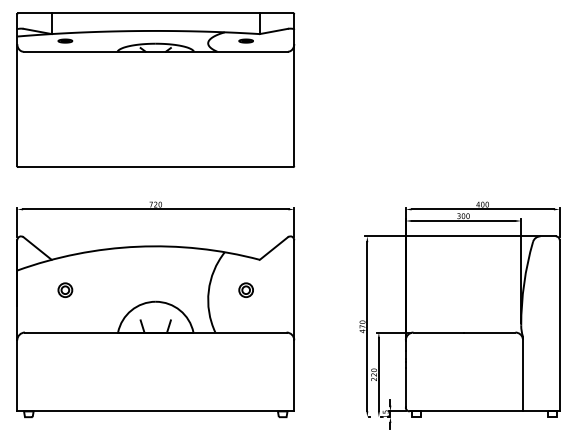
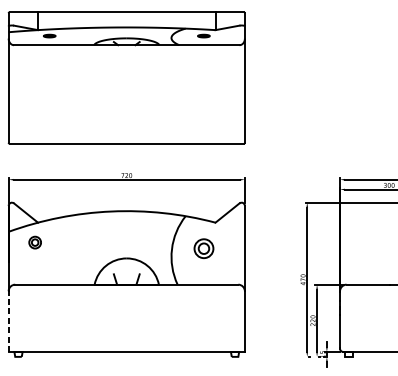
part: (65, 289) -> (35, 242), moved
part: (245, 289) -> (203, 247), size x1.6
line: (17, 375) -> (8, 321), solid -> dashed

